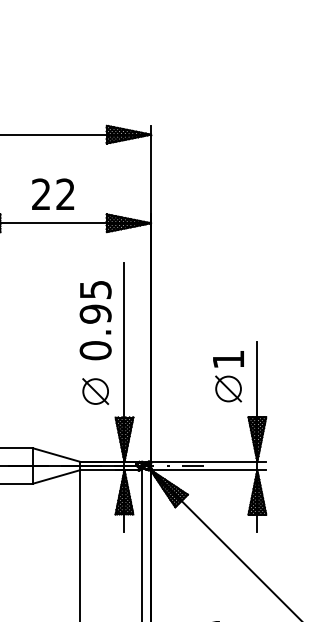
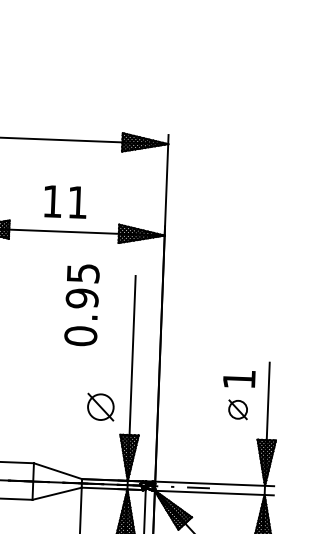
text: (53, 193) -> (65, 201), 22 -> 11
text: (95, 320) -> (81, 305), moved
part: (228, 388) -> (238, 409), size x0.7

